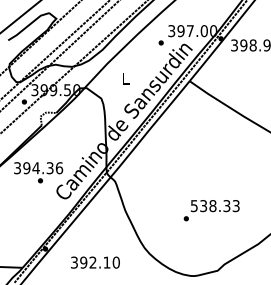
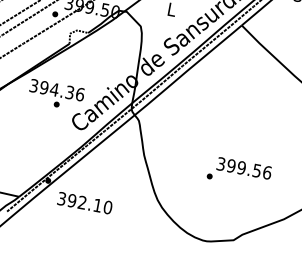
text: (215, 206) -> (244, 168), 538.33 -> 399.56
text: (95, 262) -> (85, 203), moved

